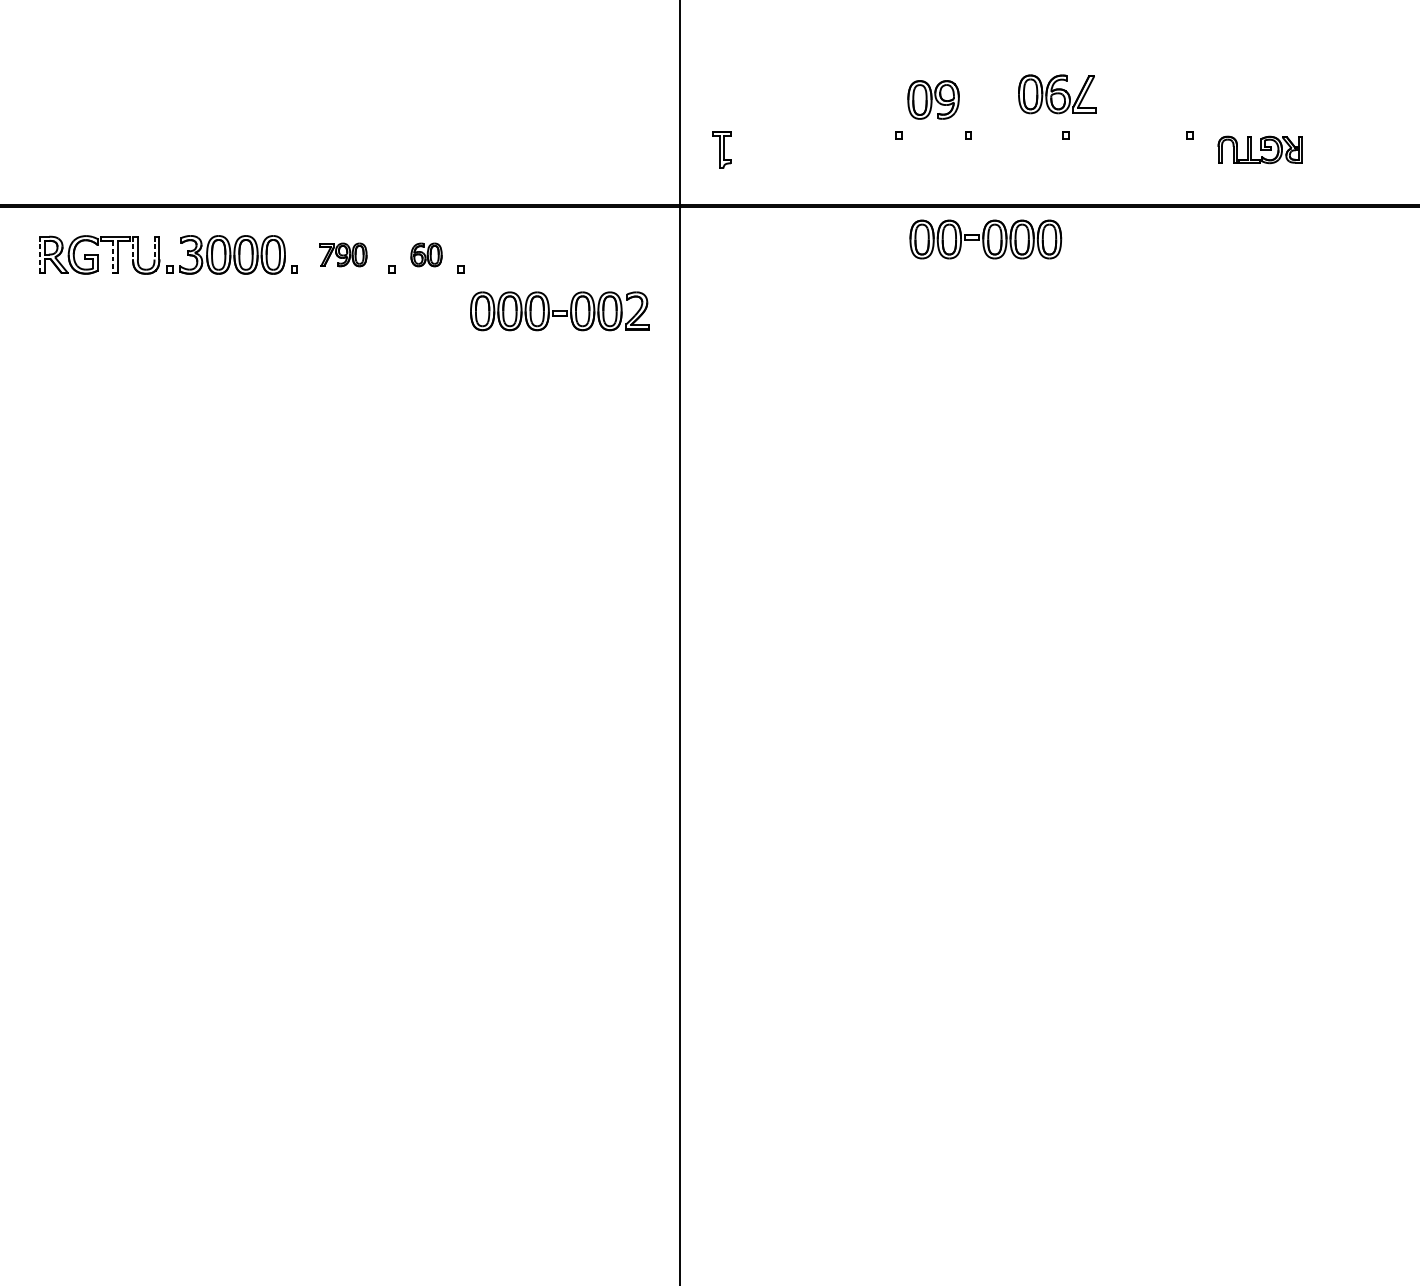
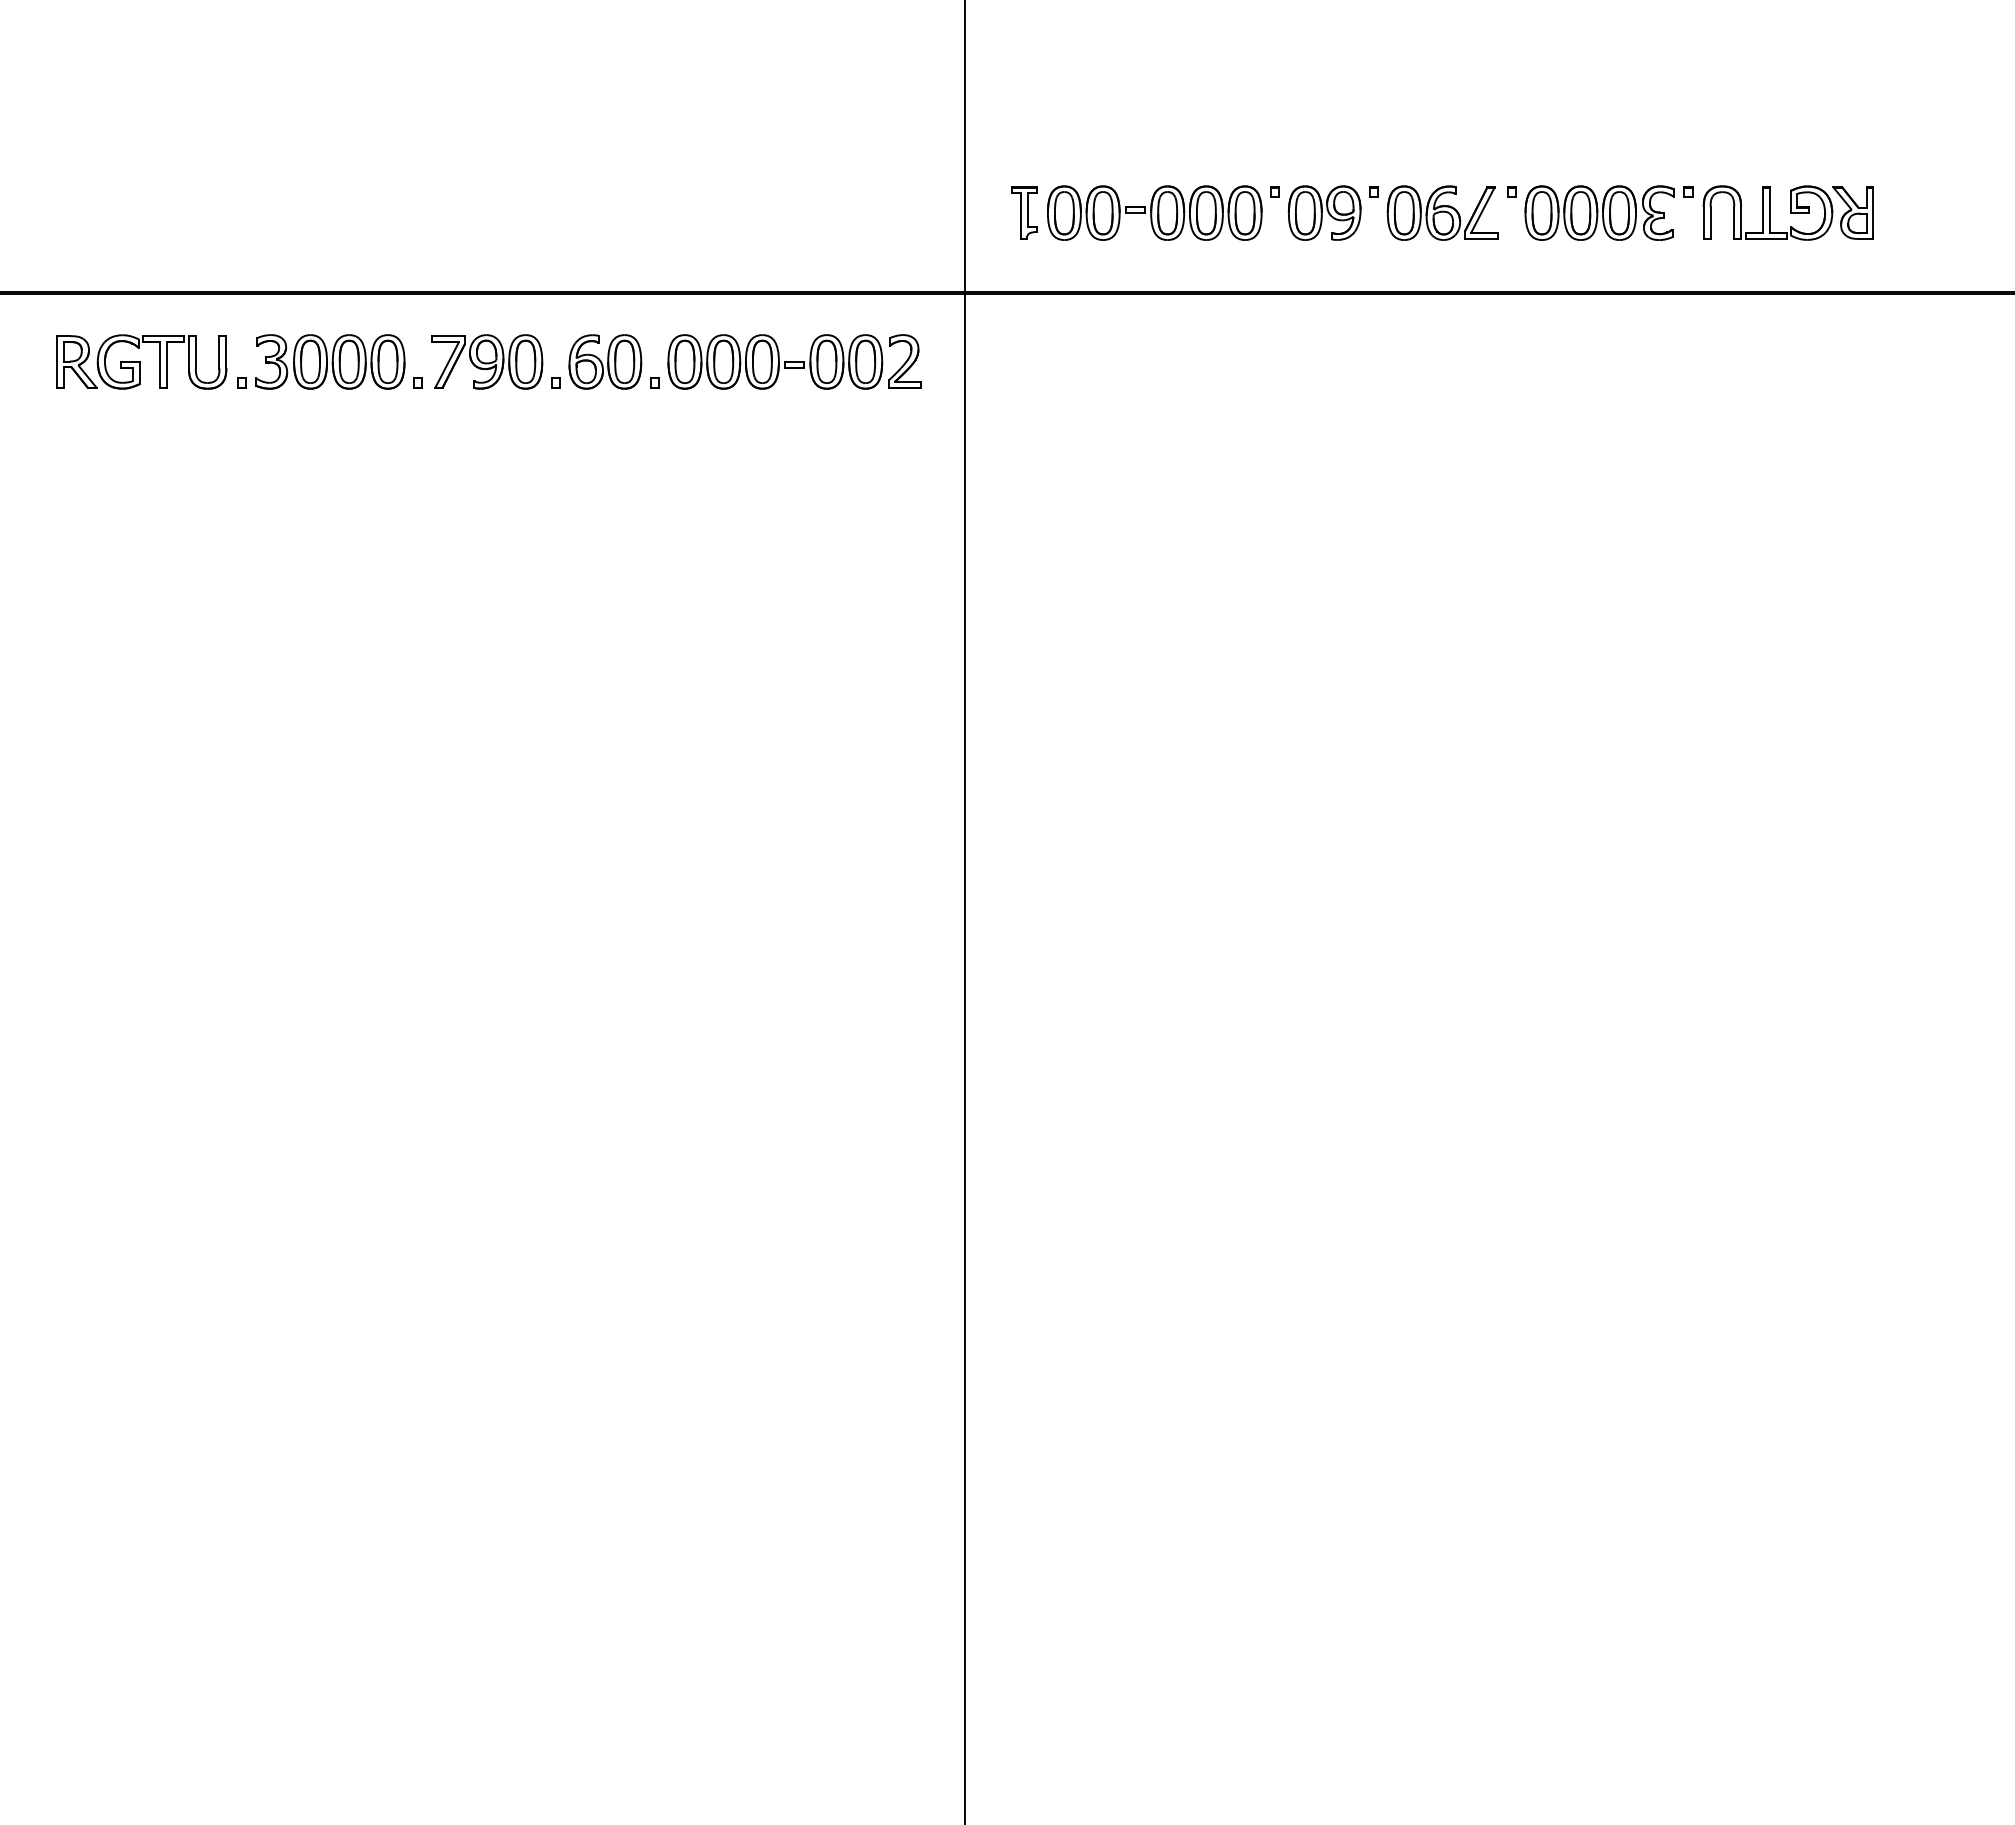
part: (1057, 93) -> (1442, 212), moved
part: (933, 99) -> (1324, 212), moved
part: (1127, 149) -> (1599, 212), added
part: (1259, 149) -> (1787, 212), size x1.43
part: (985, 239) -> (1154, 212), moved
line: (132, 248) -> (188, 352), dashed -> solid
line: (154, 248) -> (219, 352), dashed -> solid
line: (39, 254) -> (56, 361), dashed -> solid
part: (343, 254) -> (487, 361), size x1.67
part: (426, 254) -> (605, 361), size x1.67
line: (112, 257) -> (160, 365), dashed -> solid
part: (559, 310) -> (794, 361), moved

